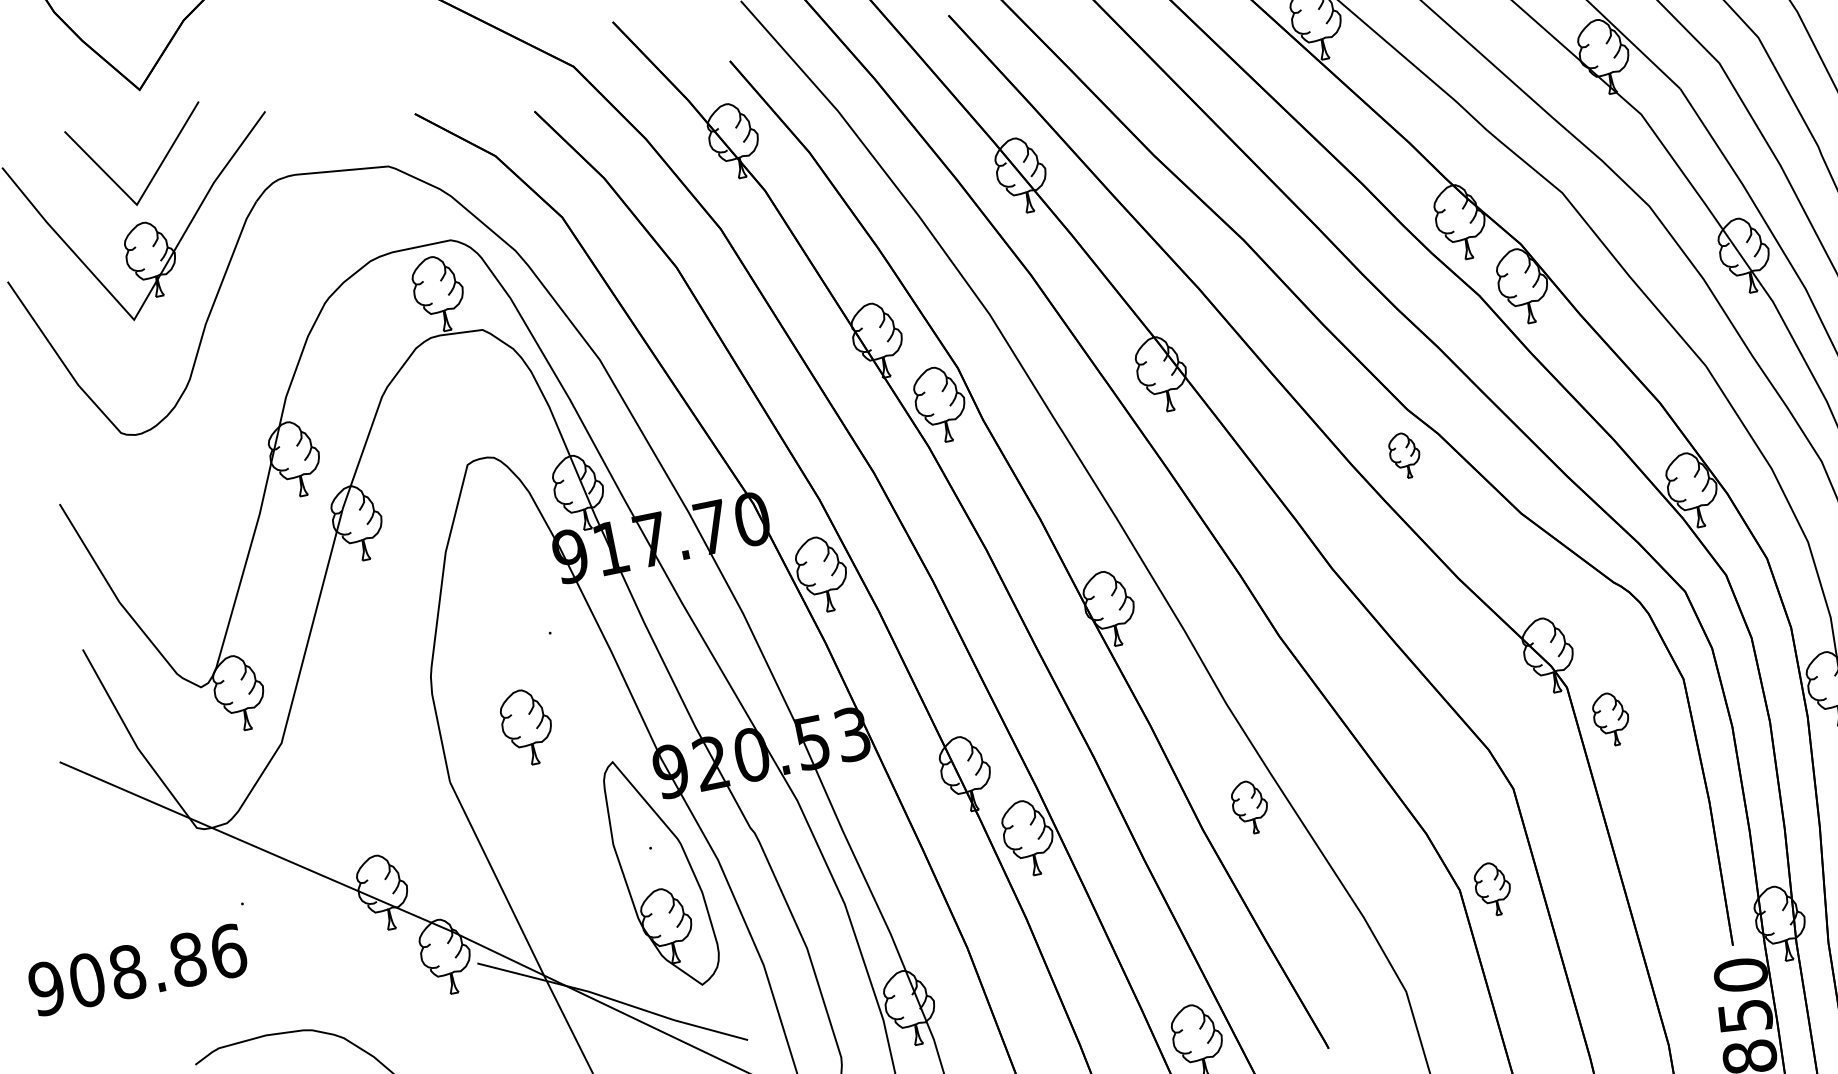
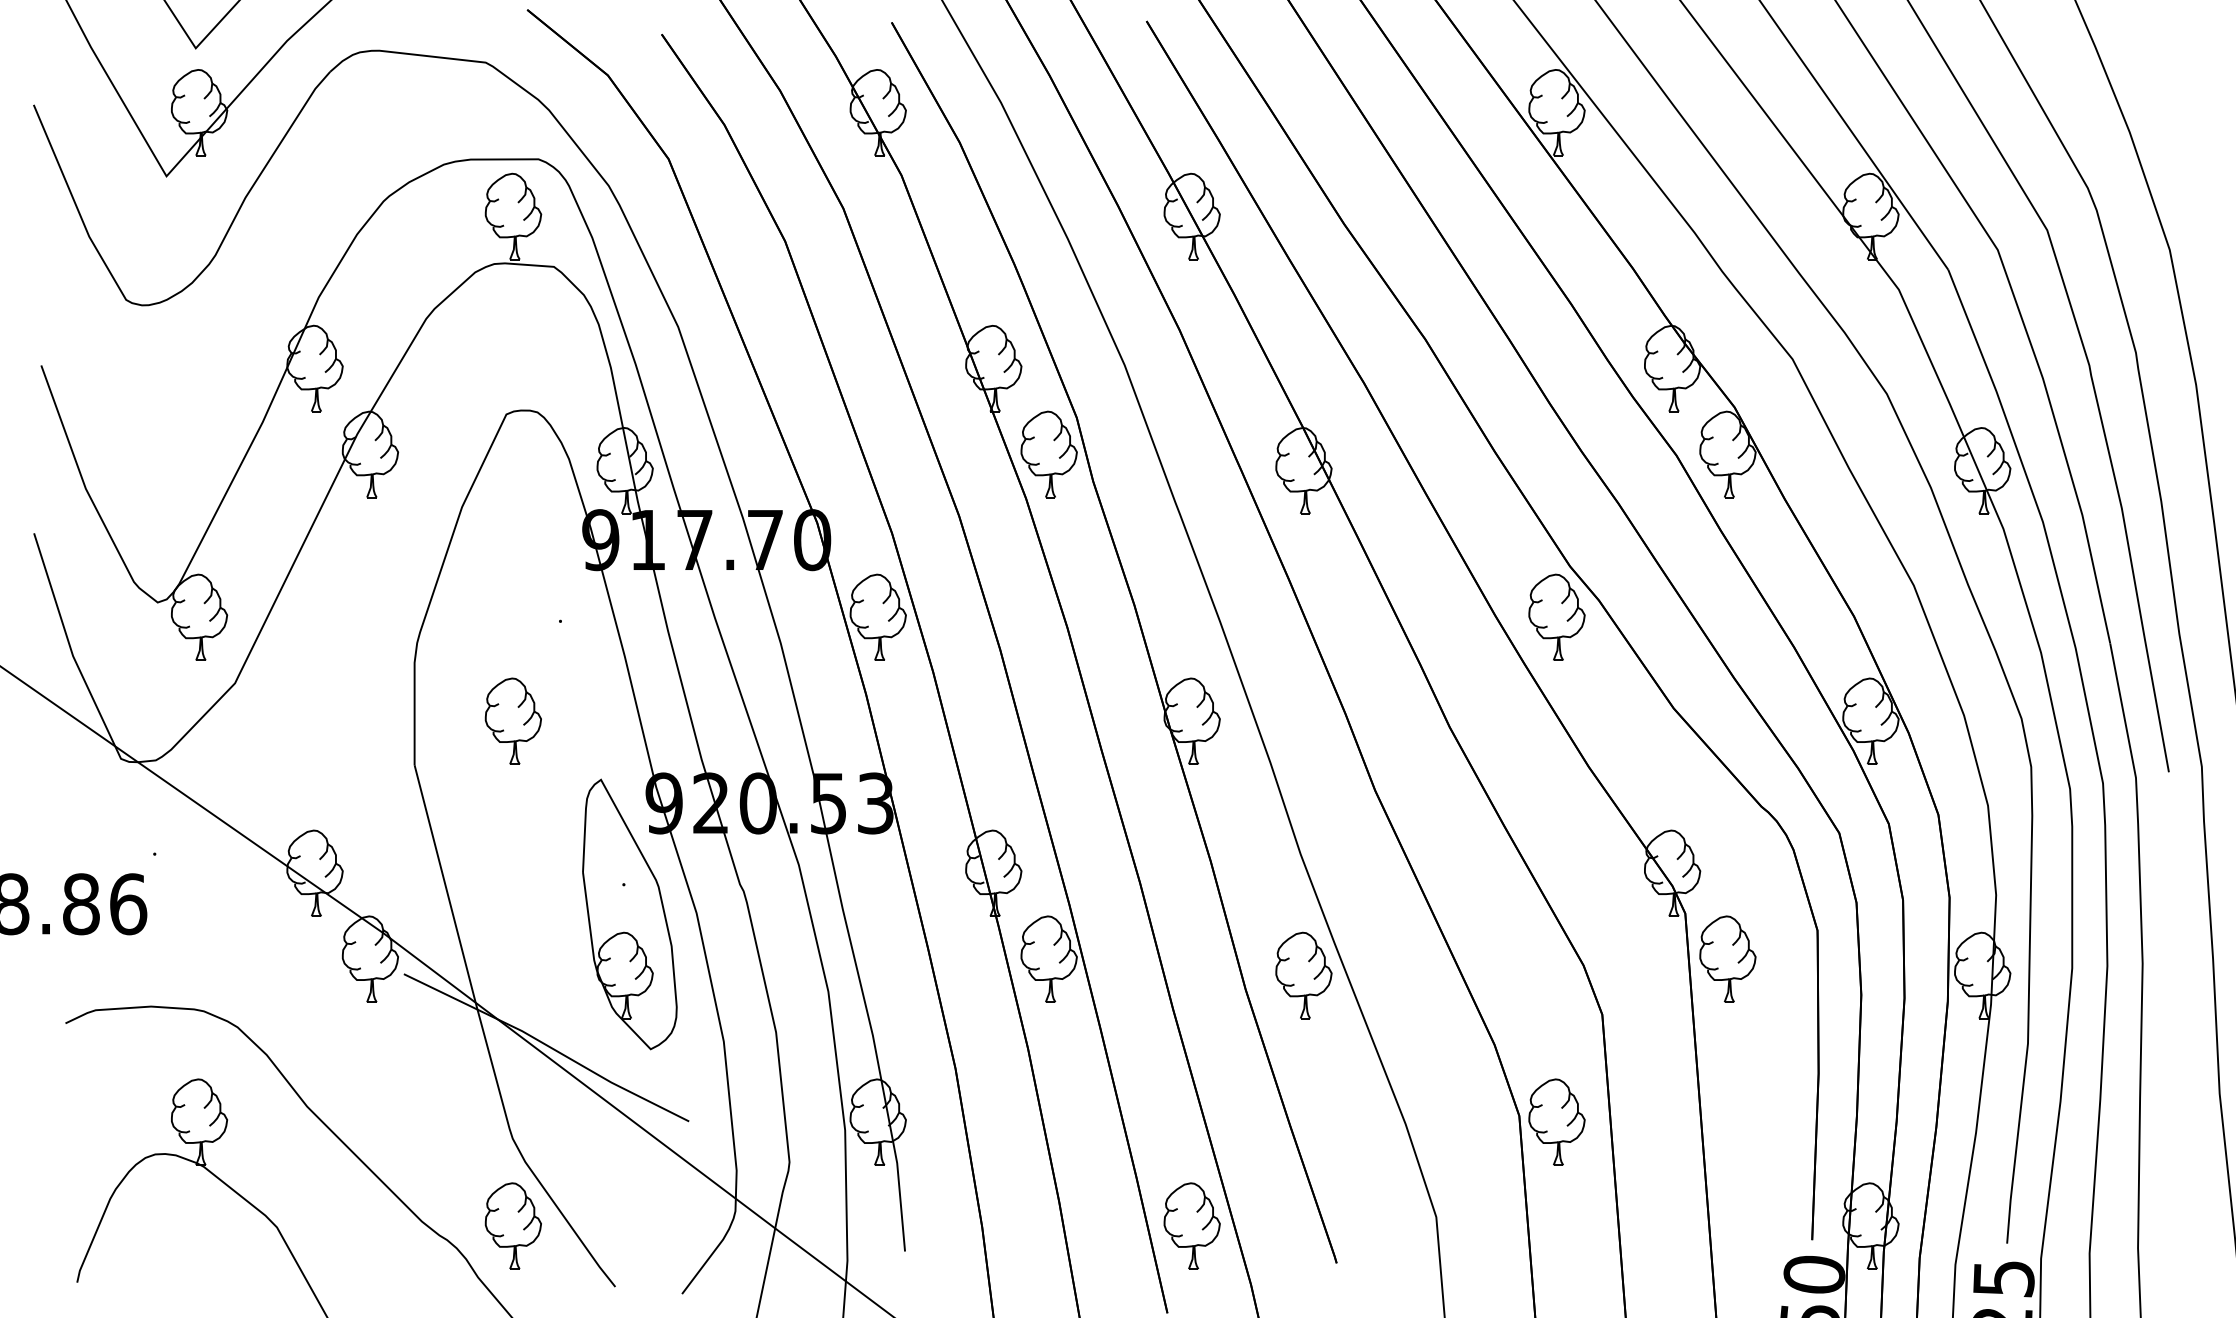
part: (1404, 455) -> (1556, 616), size x1.67
part: (1611, 718) -> (1727, 958), size x1.43
part: (1249, 807) -> (1303, 975), size x1.43
part: (1492, 888) -> (1556, 1121), size x1.43

